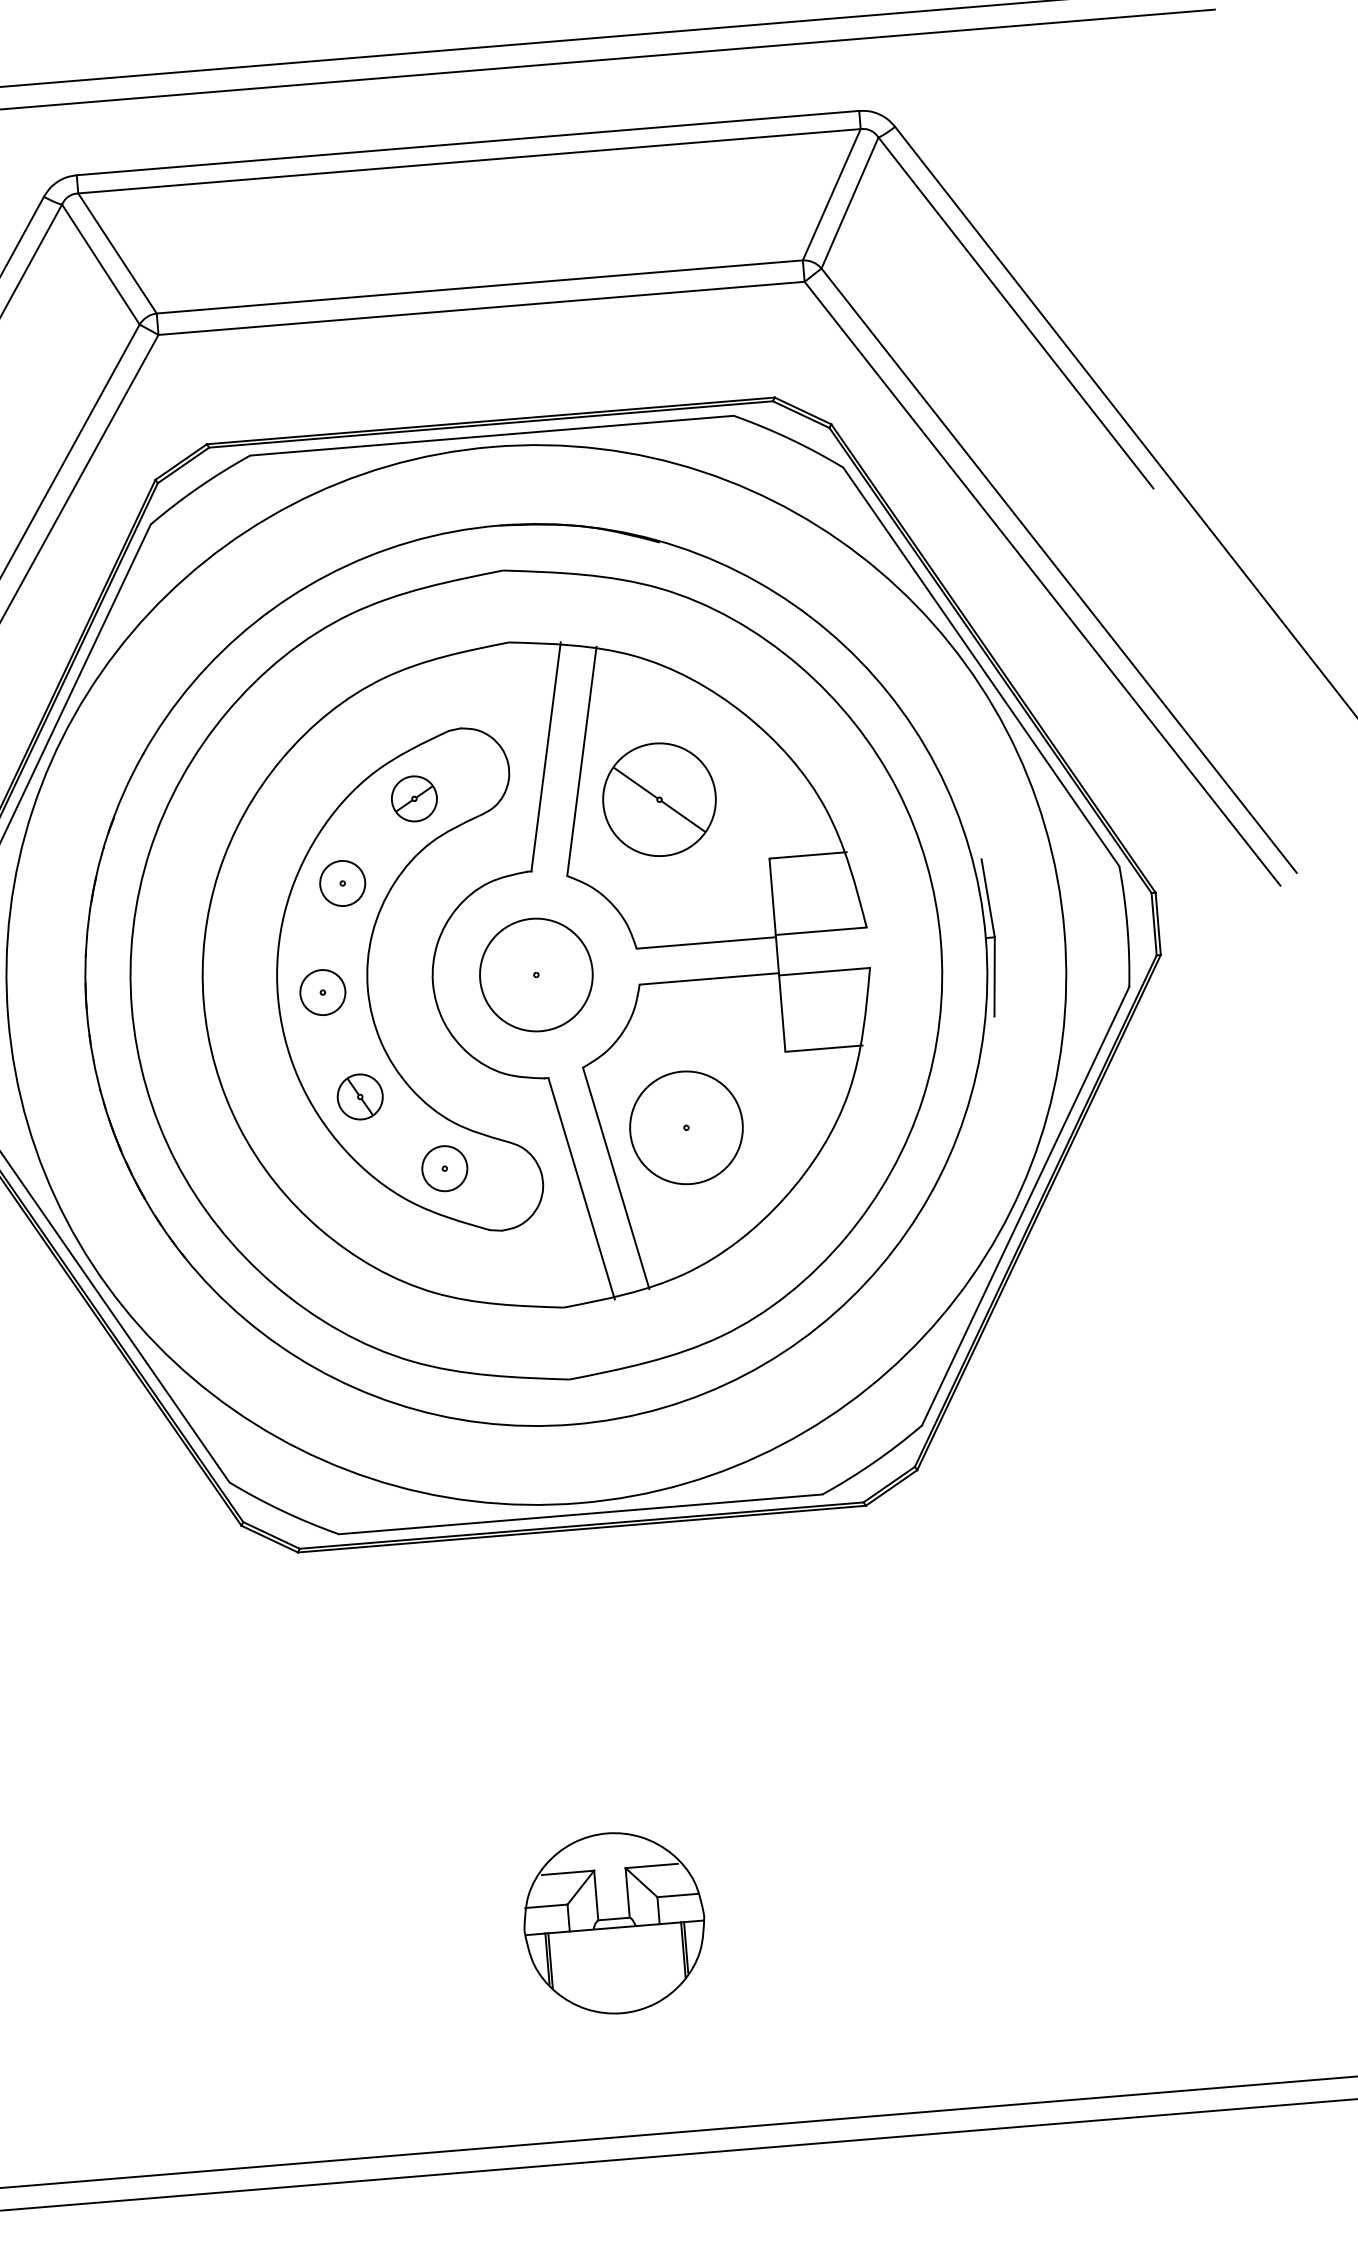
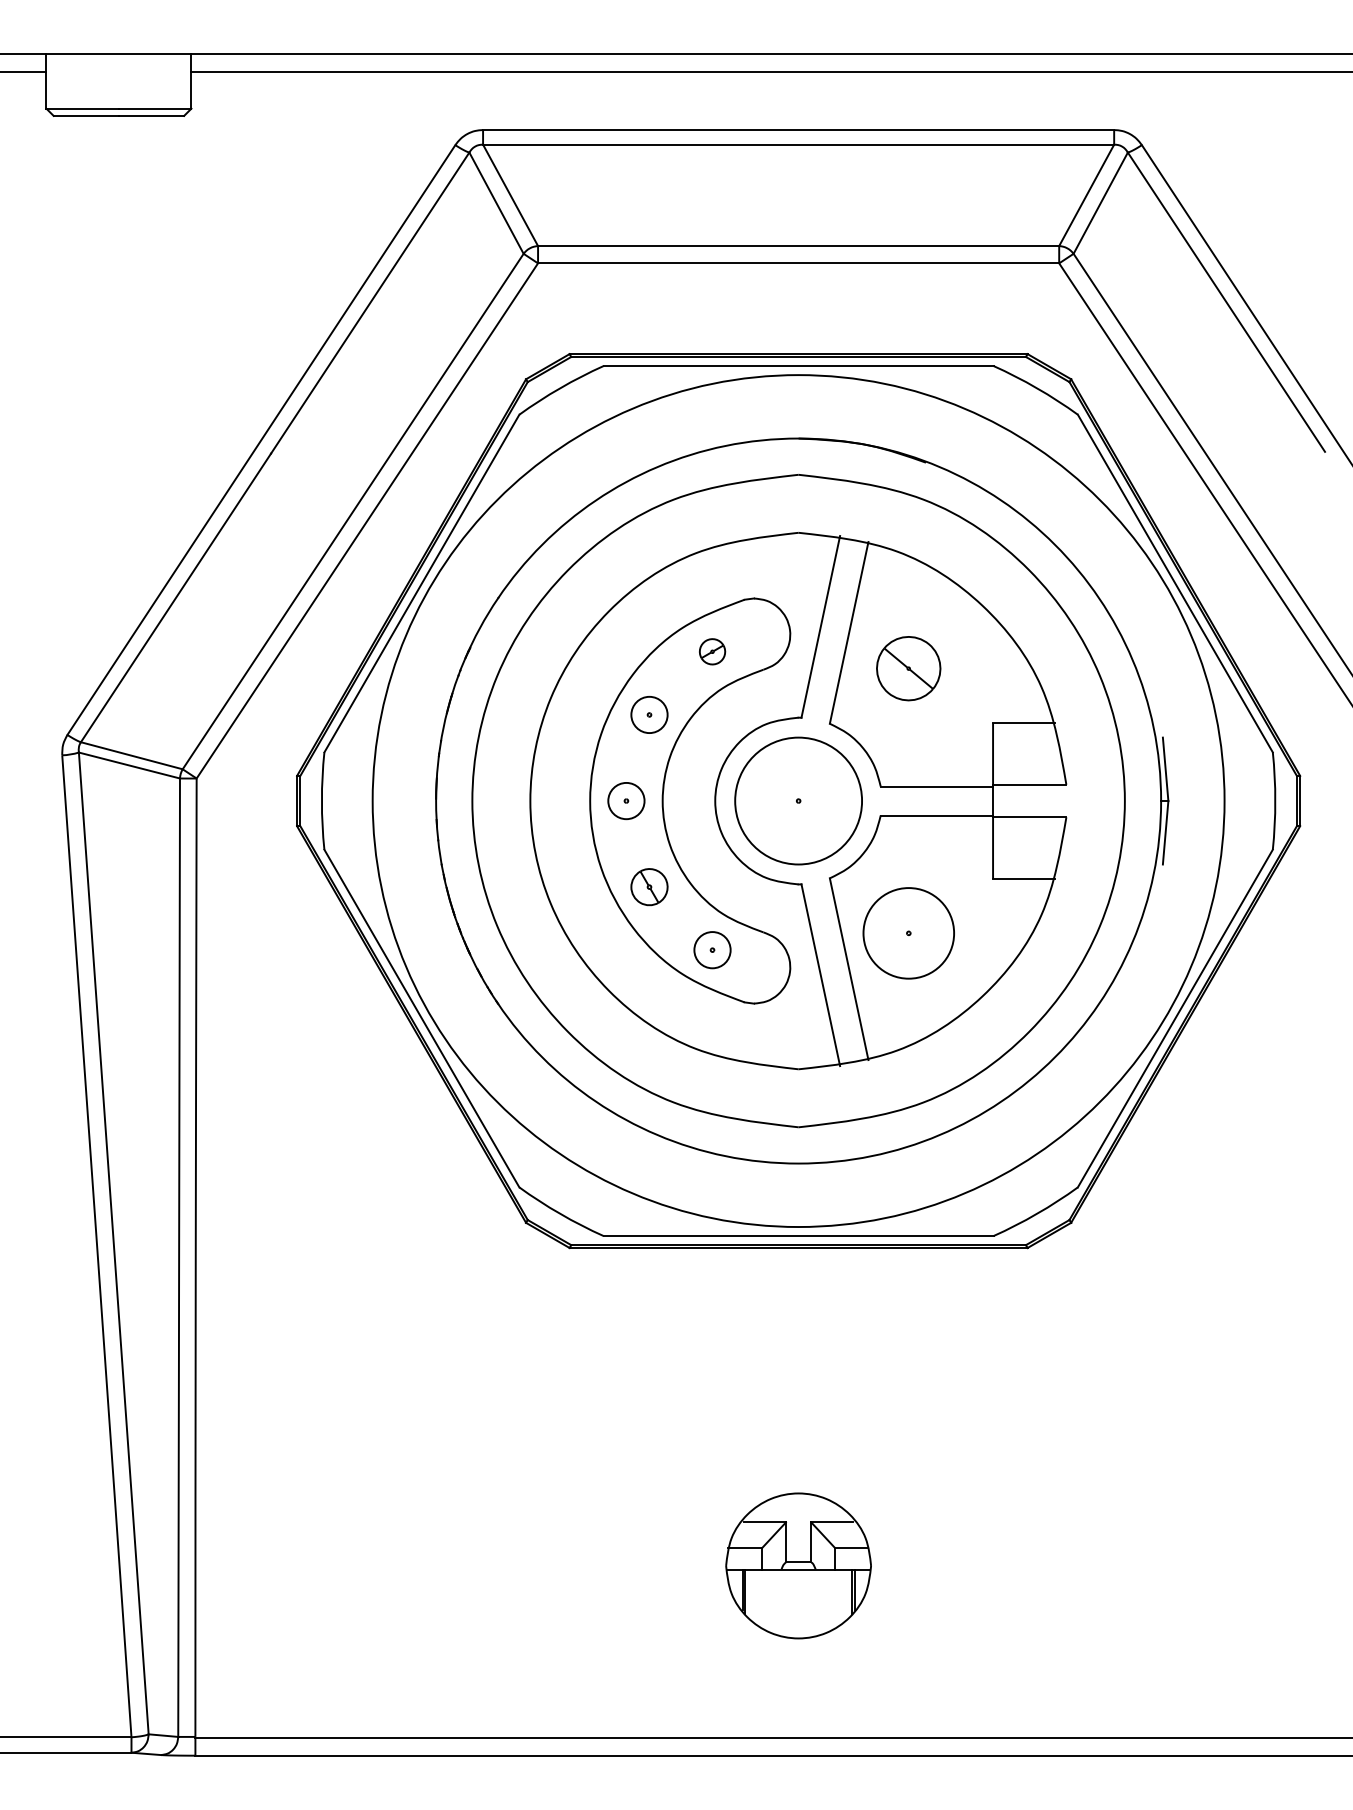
part: (414, 798) -> (712, 651), size x0.7
part: (659, 799) -> (908, 668), size x0.7
circle: (536, 974) -> (798, 800), size x1.4

